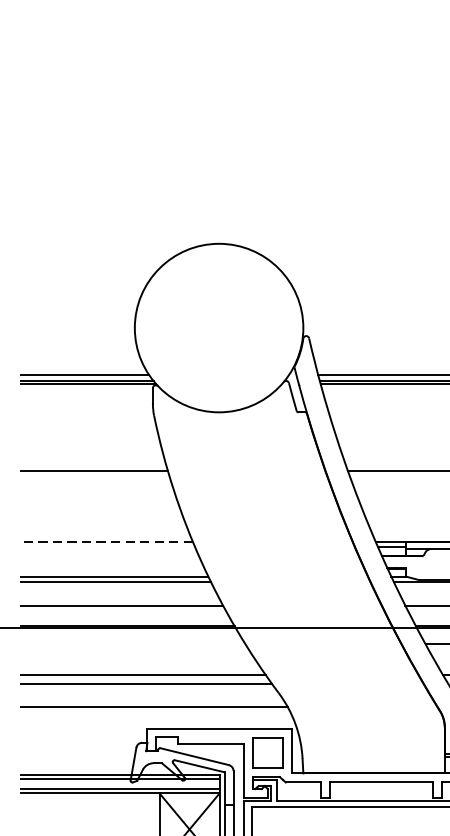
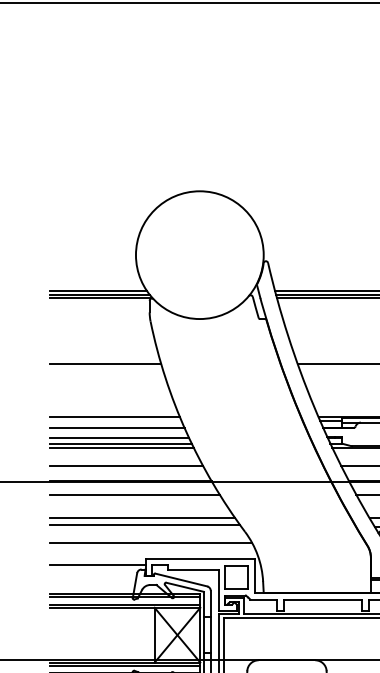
line: (106, 542) -> (114, 417), dashed -> solid
line: (109, 556) -> (116, 428), added
line: (111, 568) -> (118, 437), added
line: (132, 643) -> (134, 494), added
line: (84, 737) -> (97, 565), added

